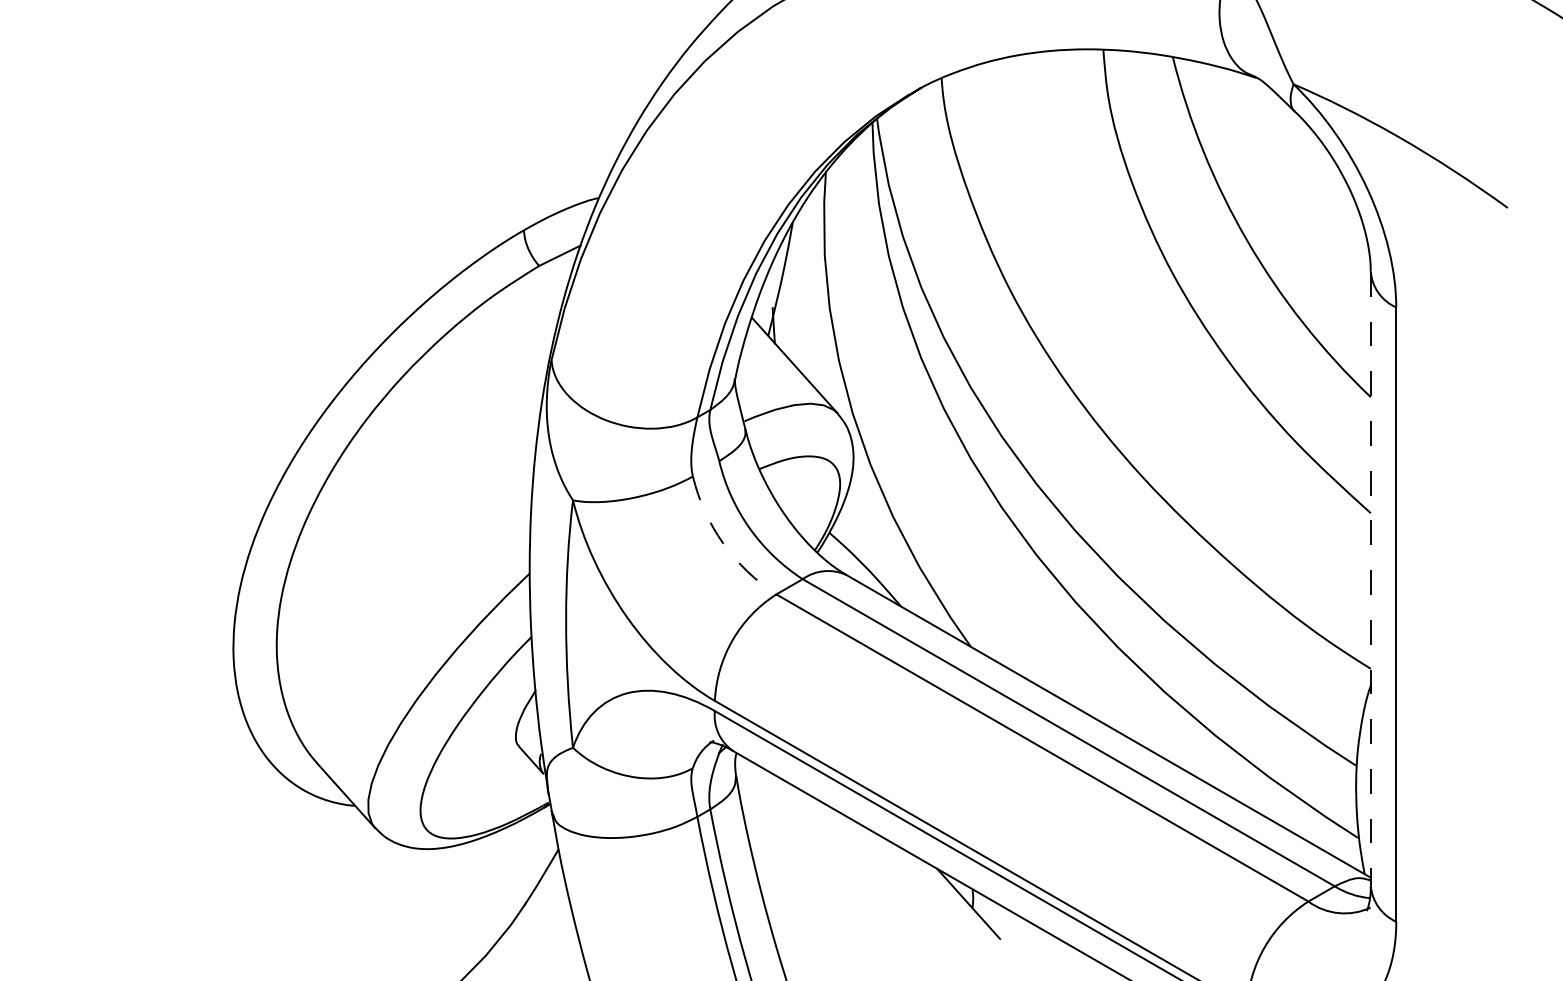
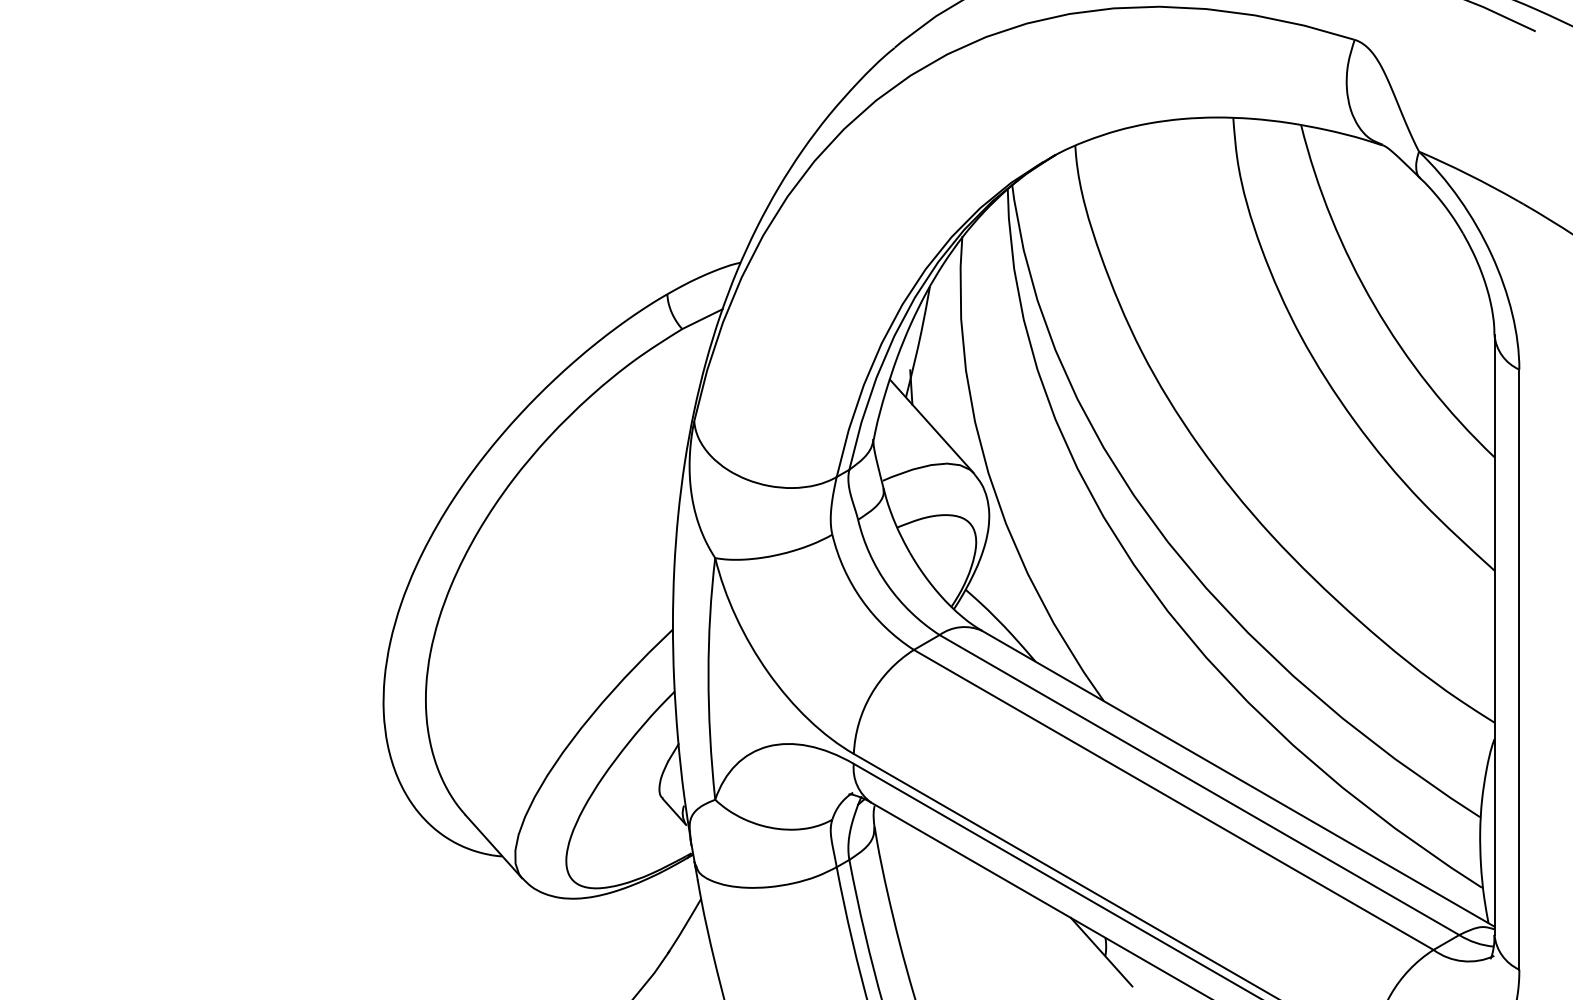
arc: (723, 543) -> (862, 600), dashed -> solid
line: (1370, 579) -> (1494, 635), dashed -> solid

